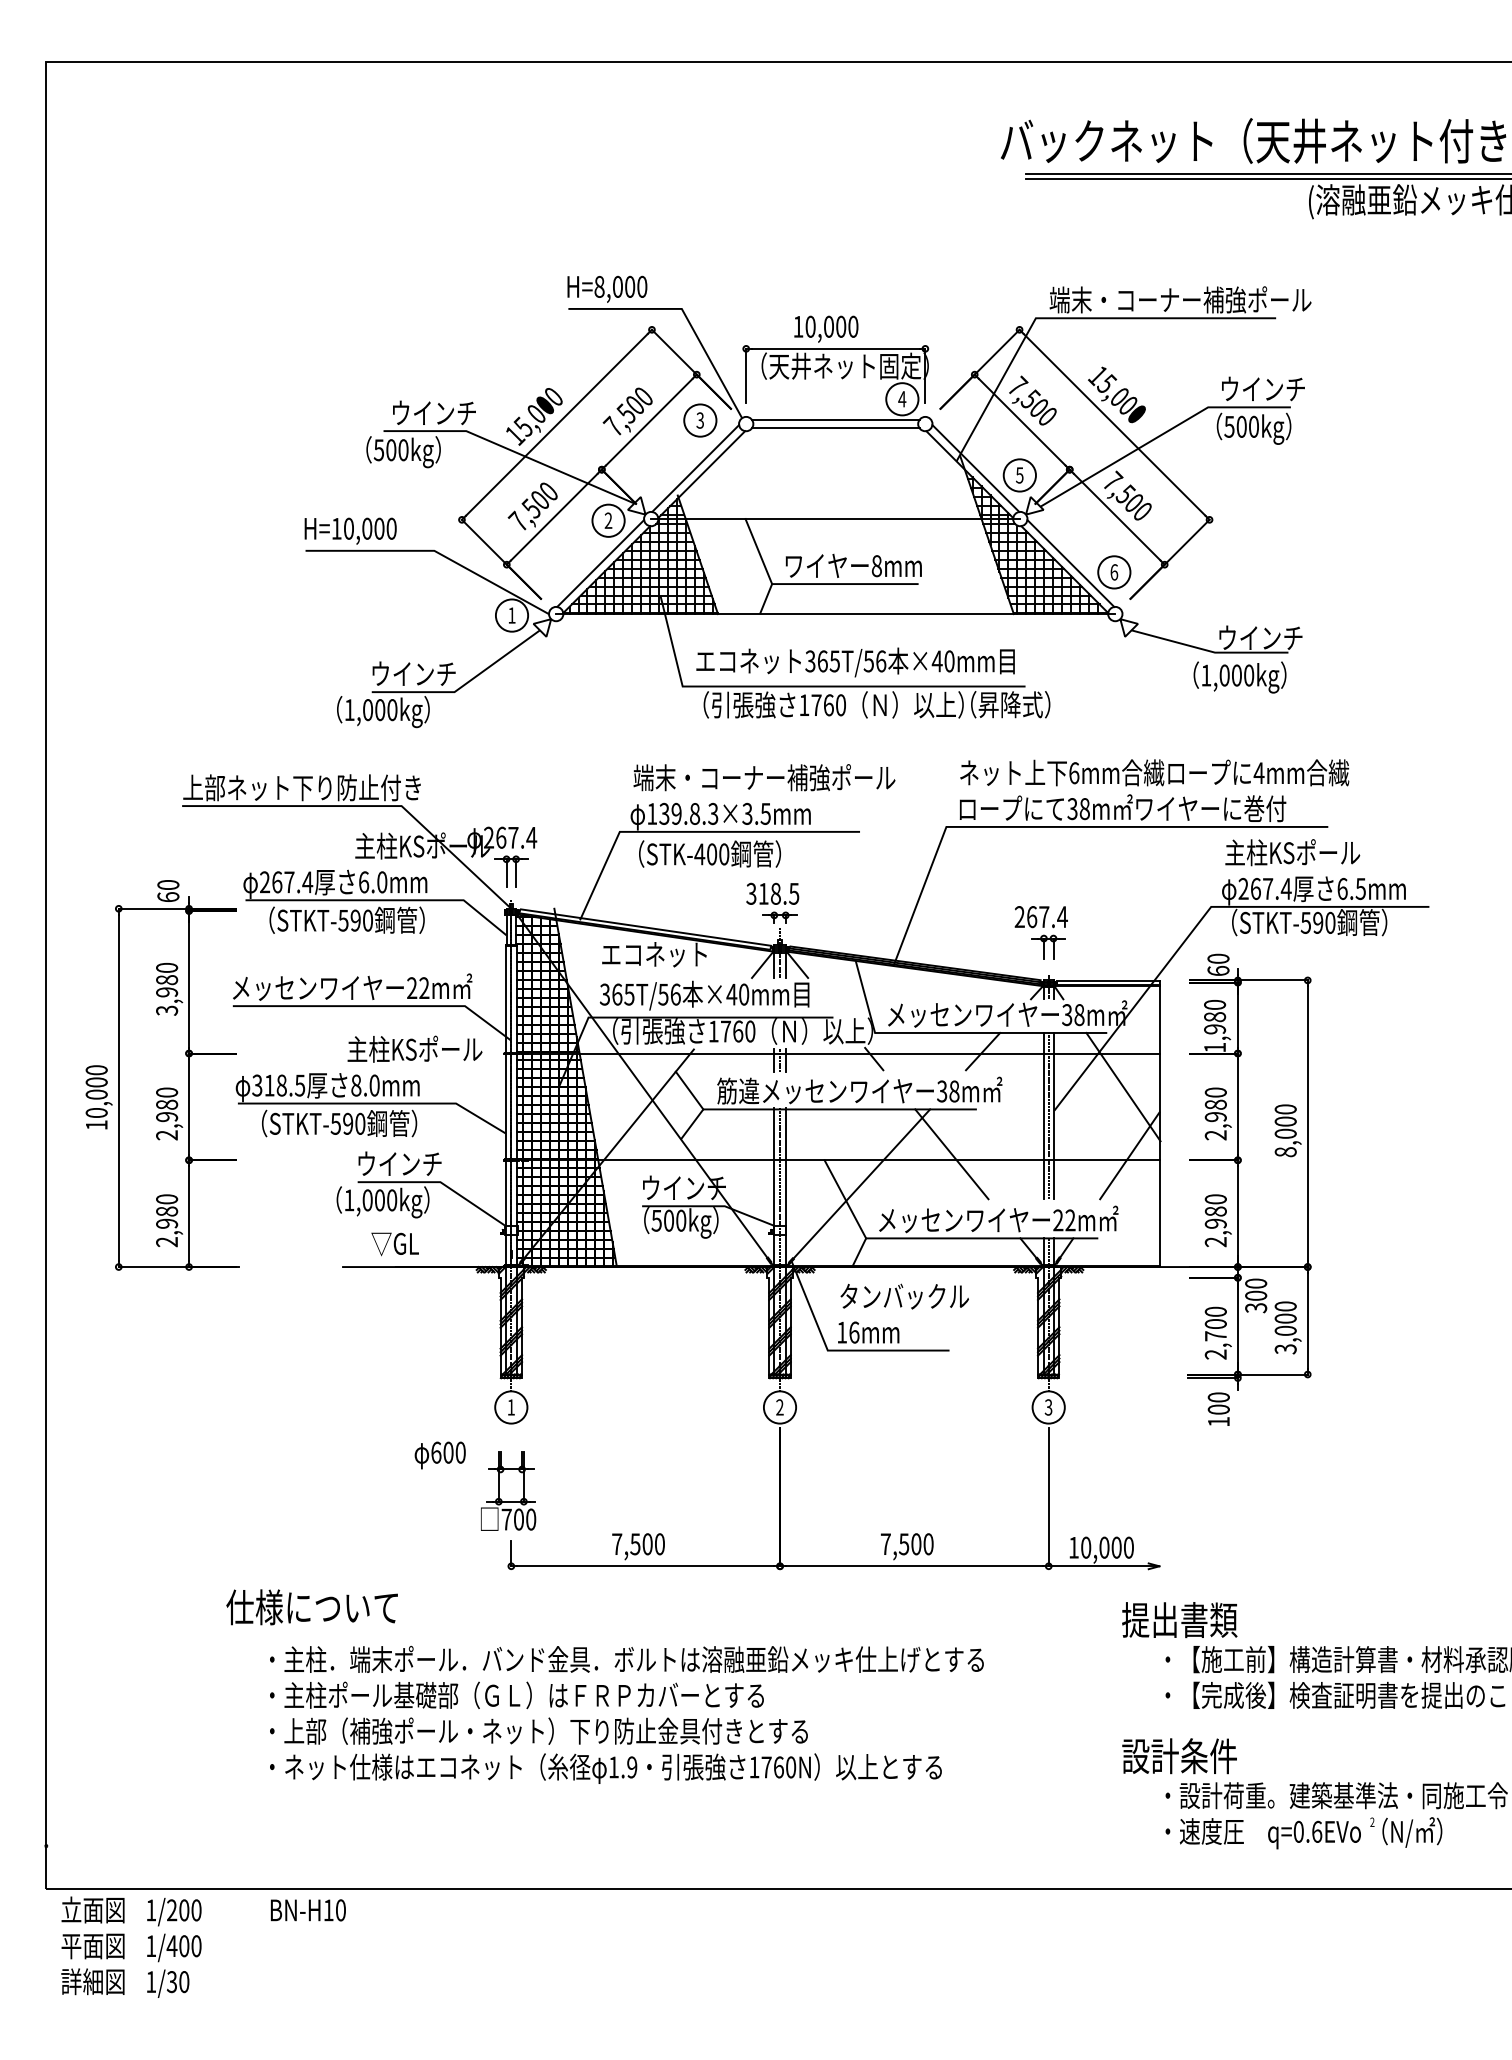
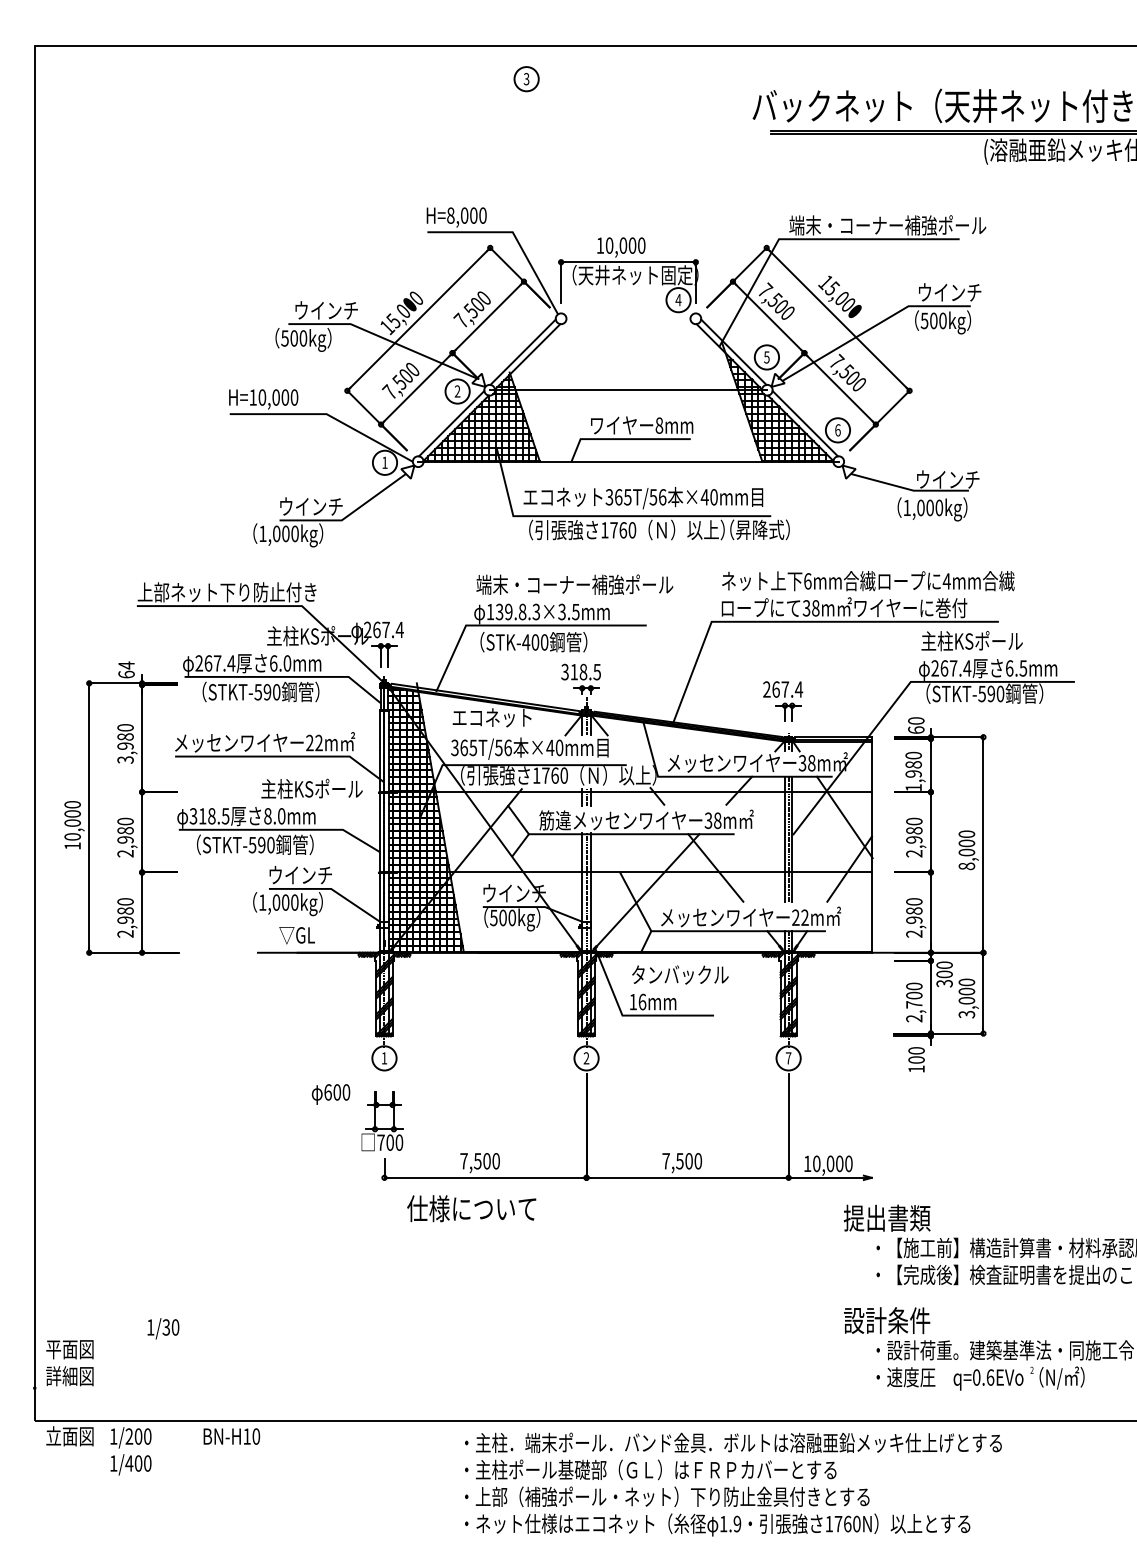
line: (835, 419) -> (628, 315), removed
part: (700, 420) -> (526, 79), moved
line: (835, 428) -> (628, 322), removed
line: (758, 551) -> (570, 414), removed
text: (168, 885) -> (126, 665), 60 -> 64
text: (1048, 1407) -> (788, 1058), 3 -> 7
text: (311, 1607) -> (471, 1208), moved
text: (627, 1714) -> (733, 1484), moved
text: (92, 1964) -> (69, 1363), moved
text: (168, 1983) -> (163, 1328), moved

